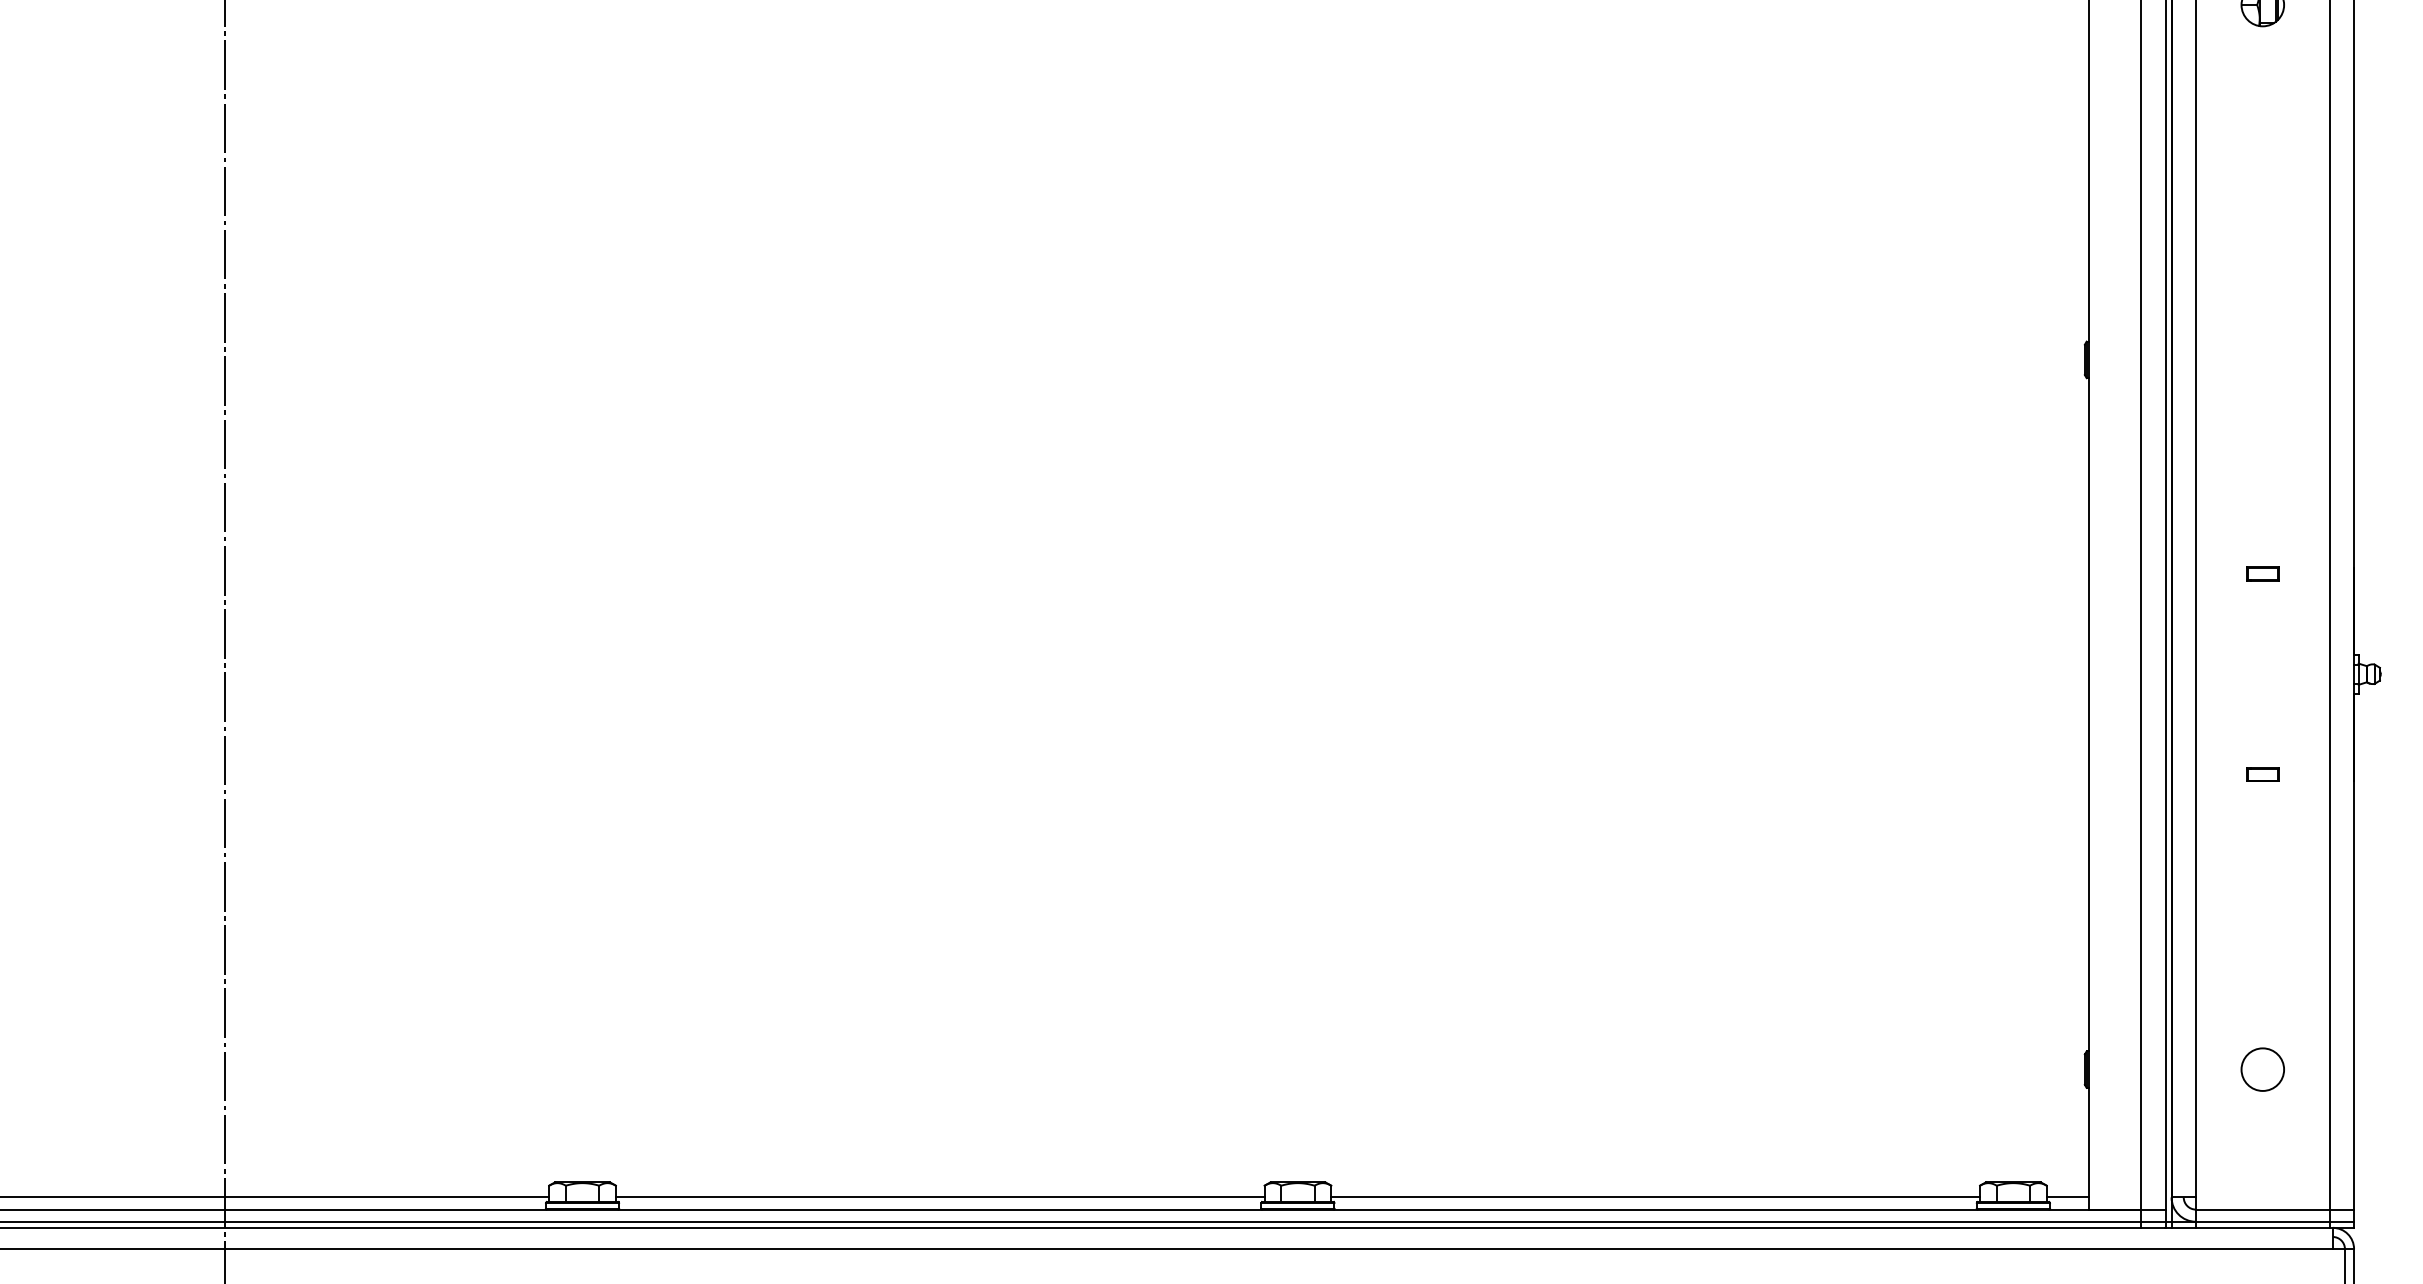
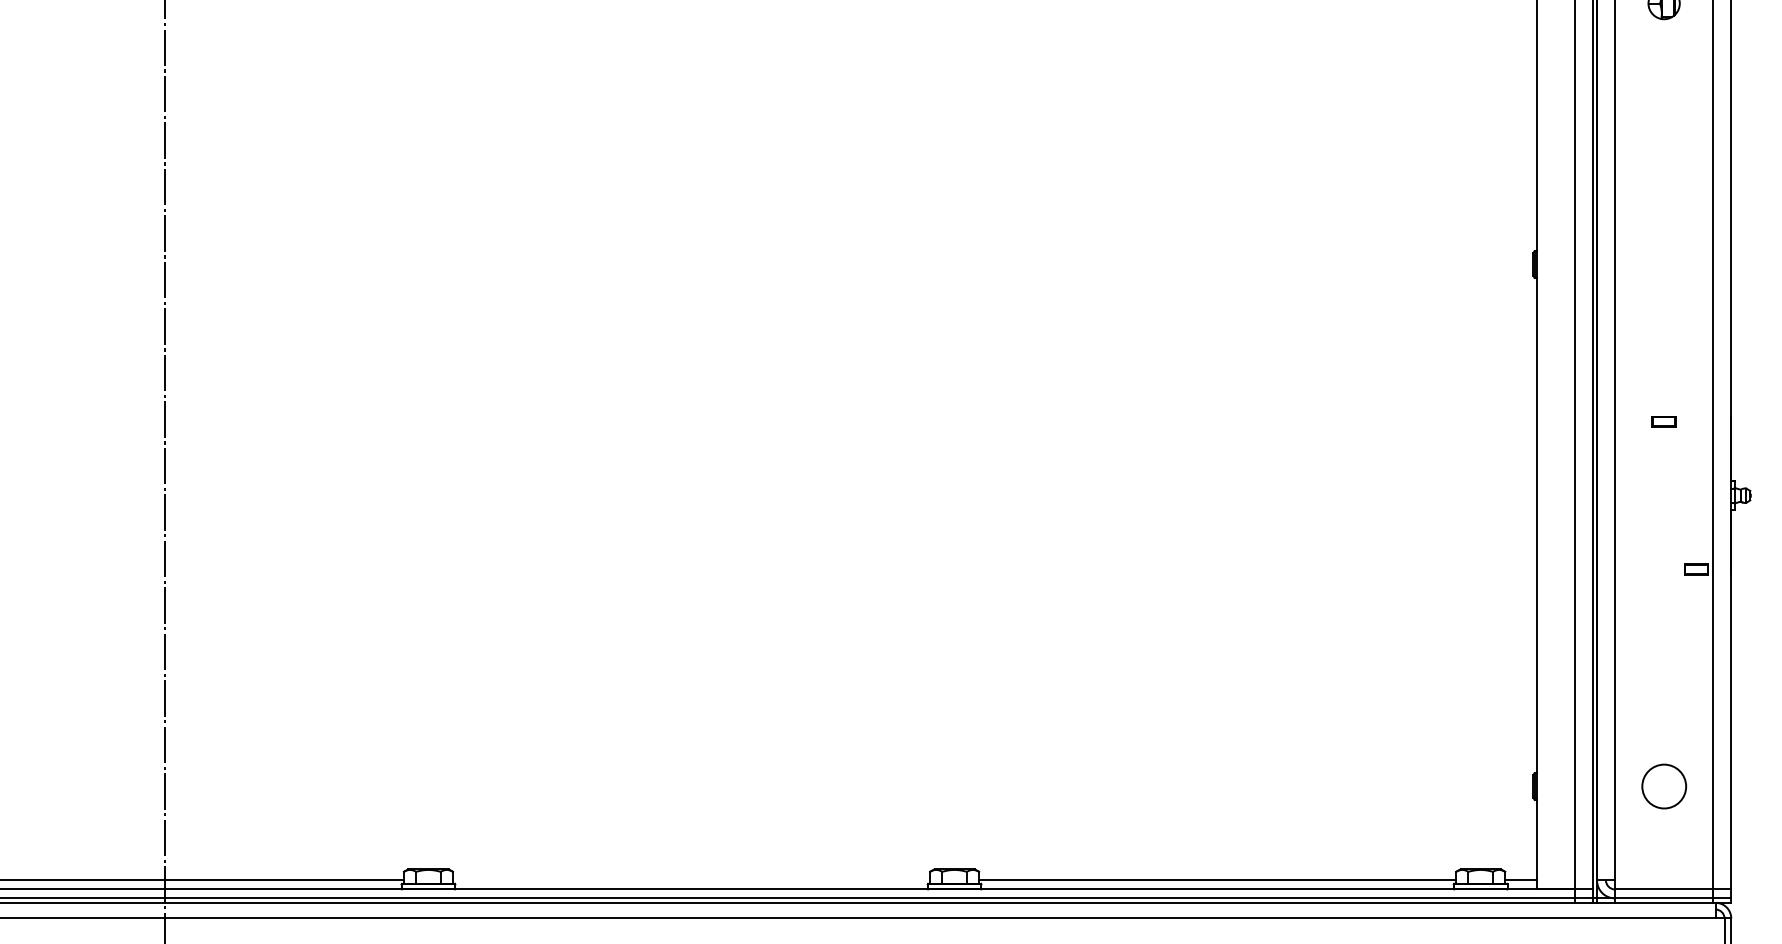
part: (2262, 774) -> (1696, 569), moved
circle: (2262, 1069) -> (1663, 786), size x1.4
line: (939, 1197) -> (690, 880), removed

